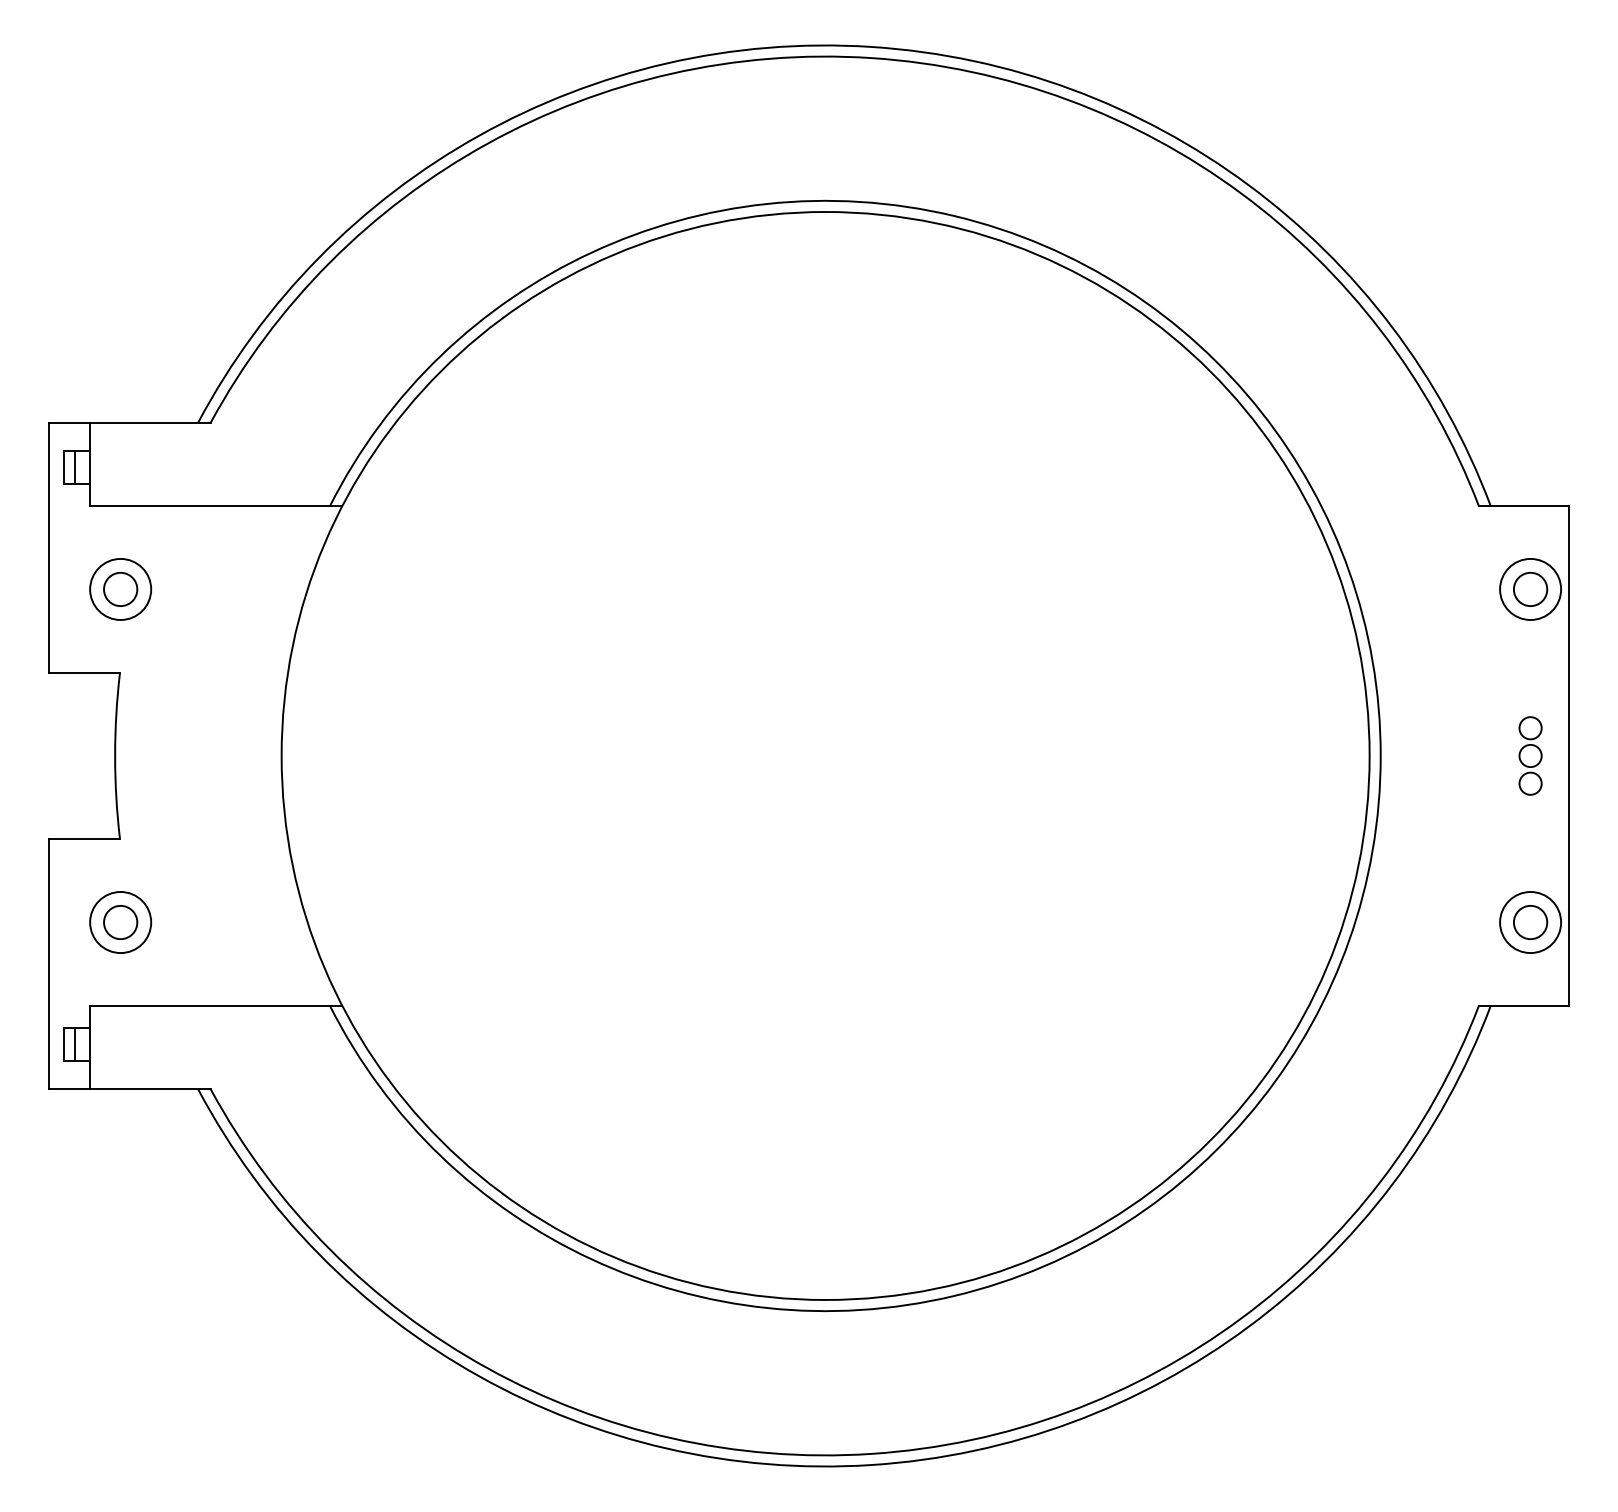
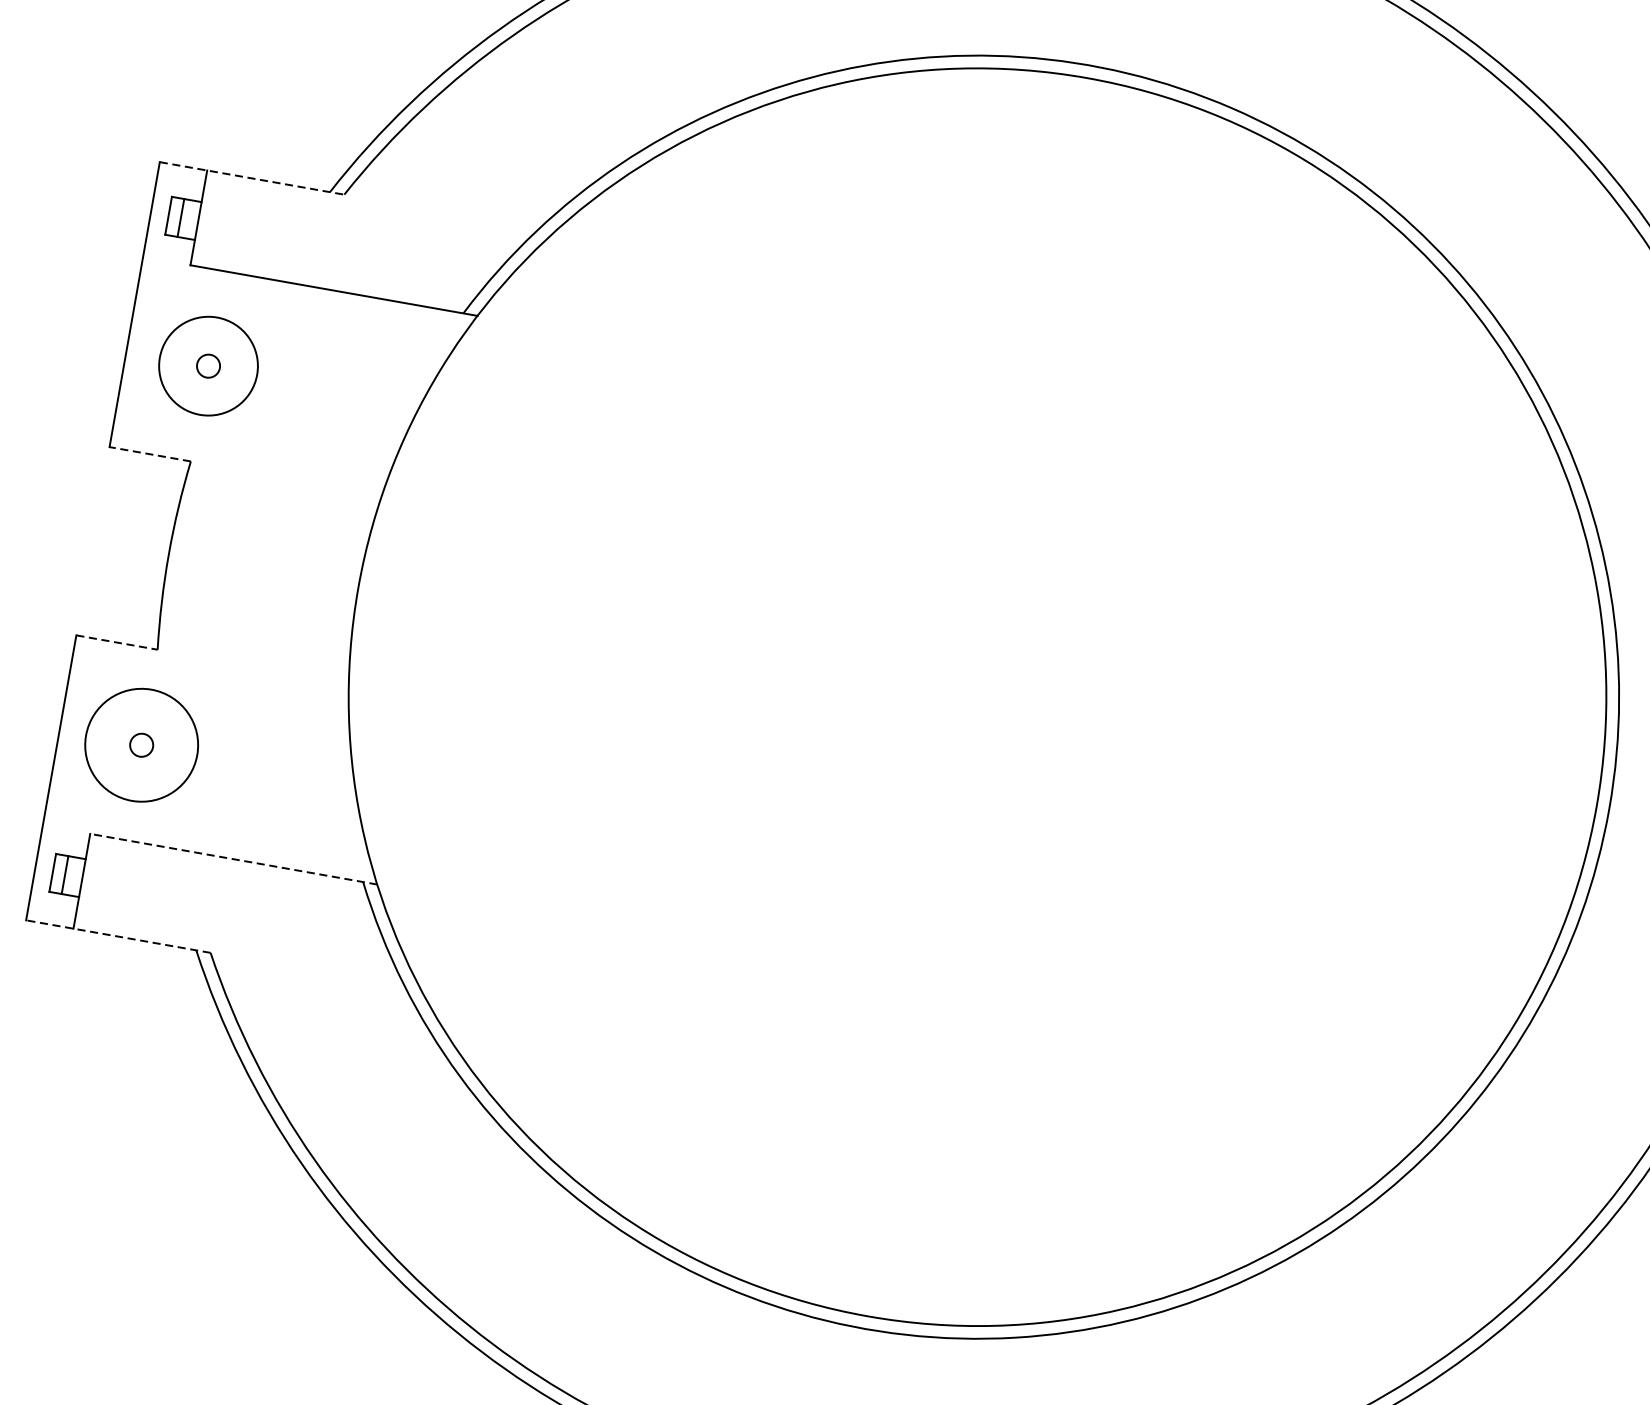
line: (130, 422) -> (253, 178), solid -> dashed
circle: (120, 589) -> (208, 366), size x0.6
circle: (120, 589) -> (208, 366), size x1.4
line: (84, 673) -> (150, 454), solid -> dashed
line: (84, 838) -> (117, 642), solid -> dashed
circle: (120, 922) -> (141, 745), size x0.6
circle: (120, 922) -> (141, 745), size x1.6
line: (215, 1005) -> (232, 858), solid -> dashed
line: (129, 1089) -> (118, 937), solid -> dashed

